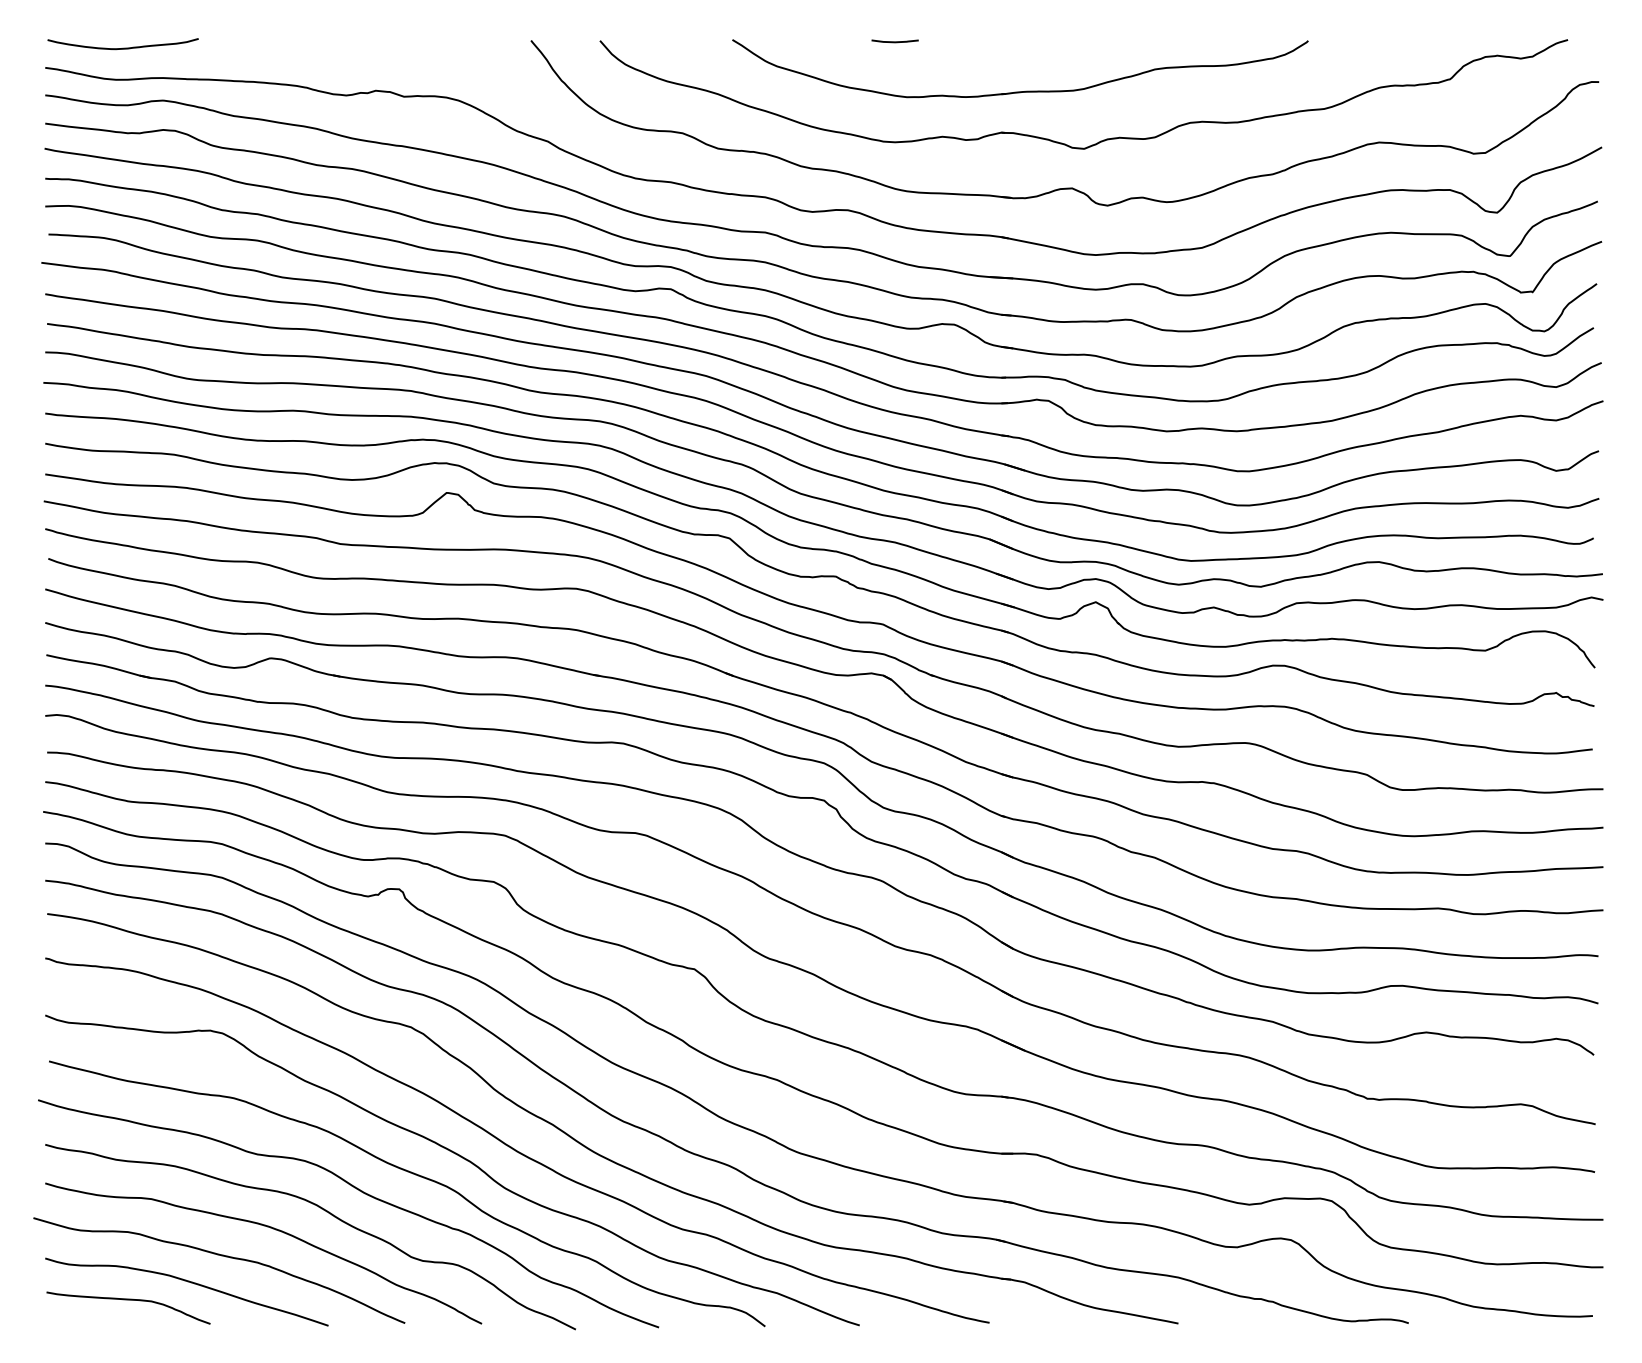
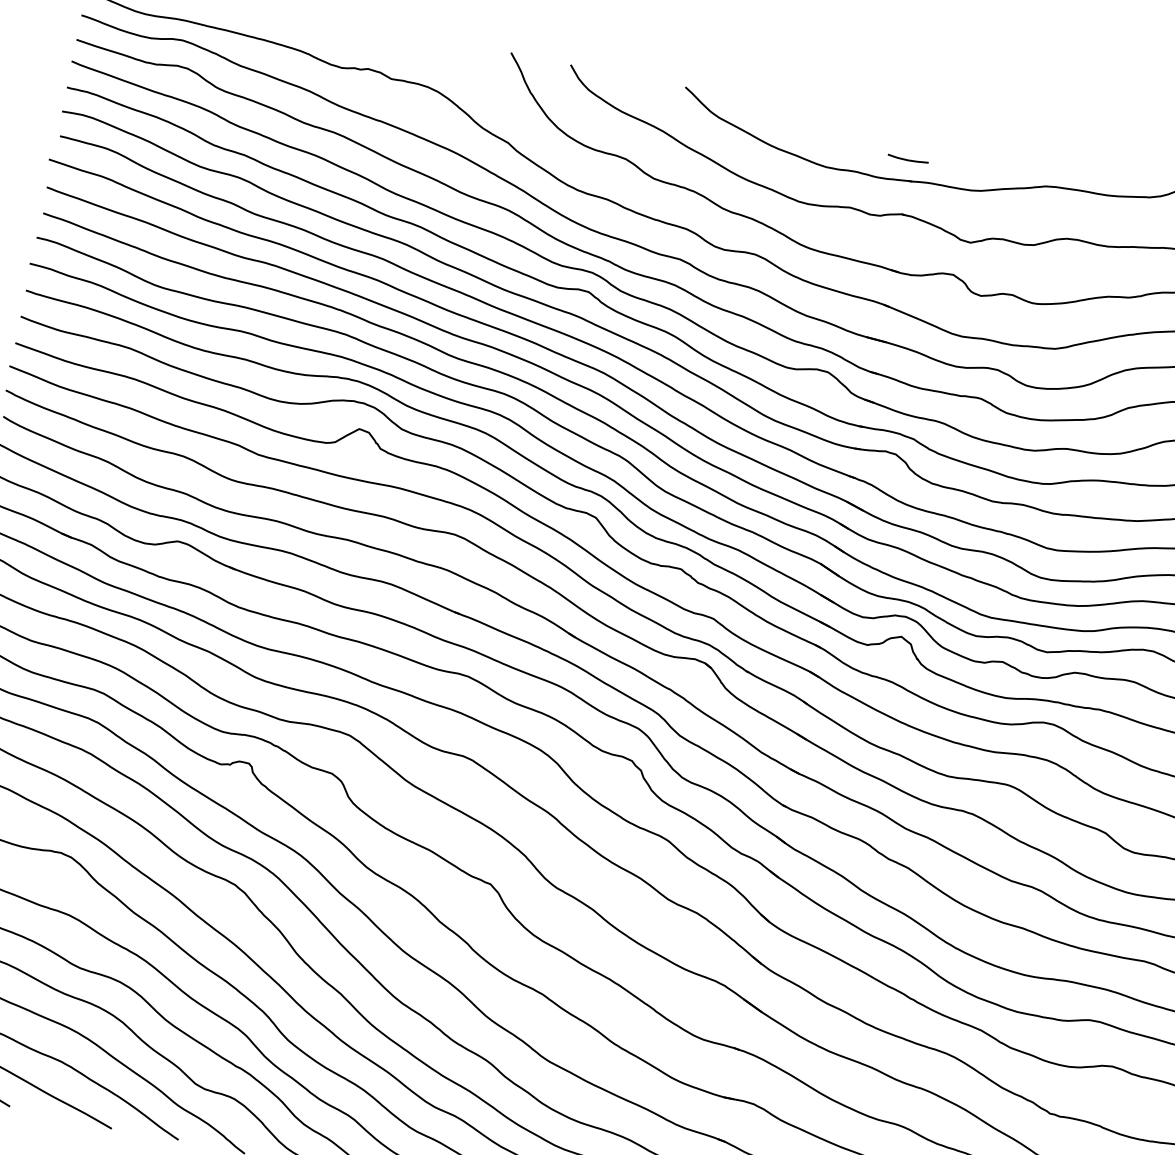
curve: (894, 41) -> (907, 159), moved

